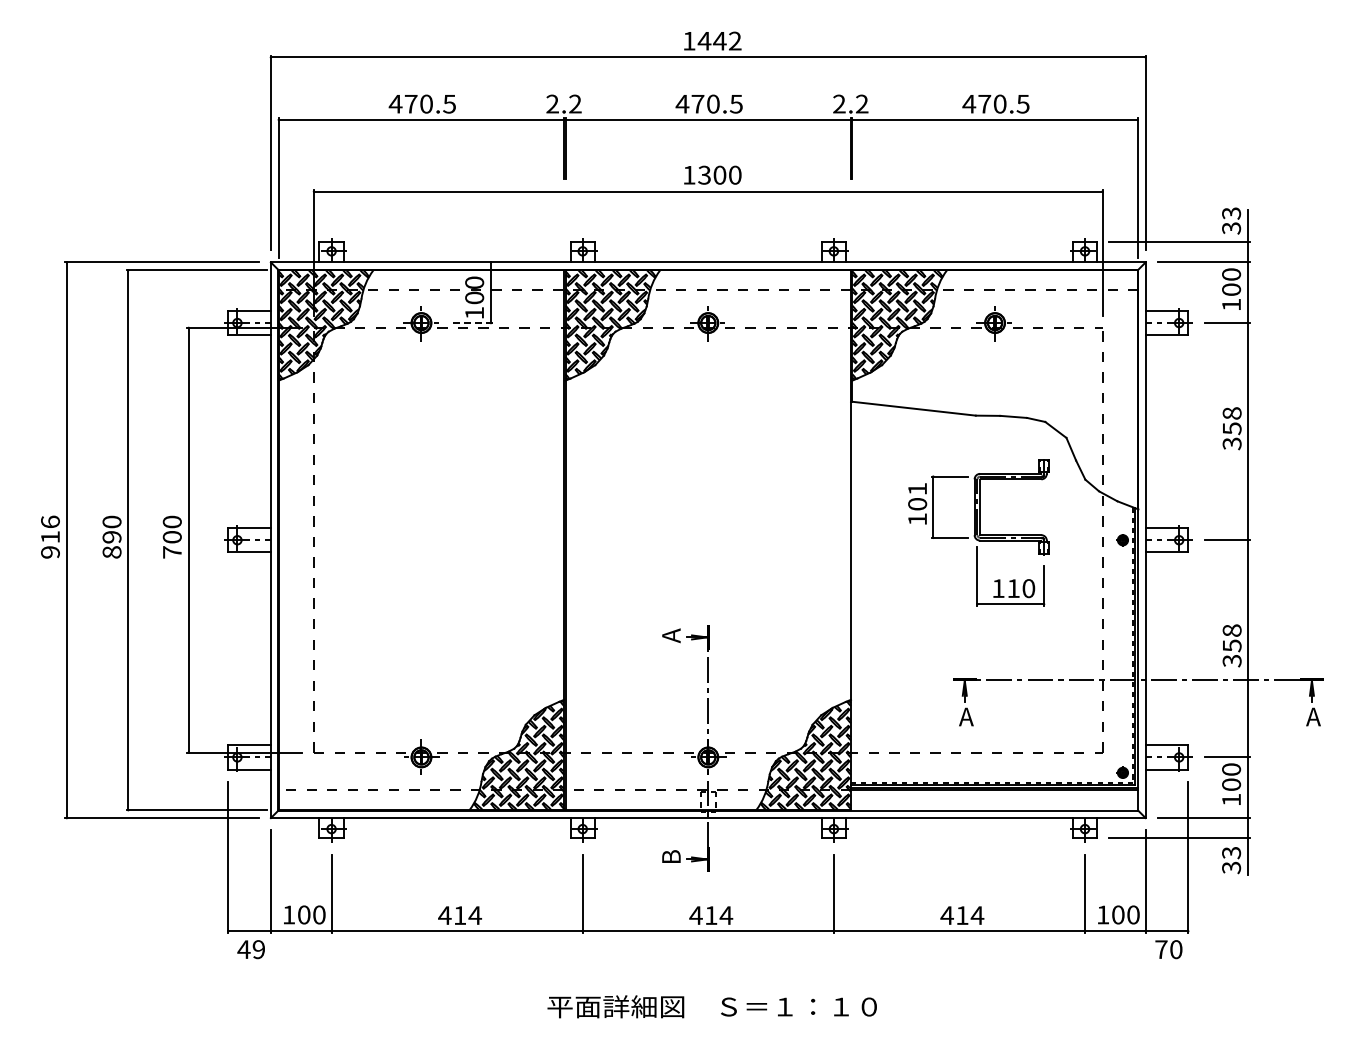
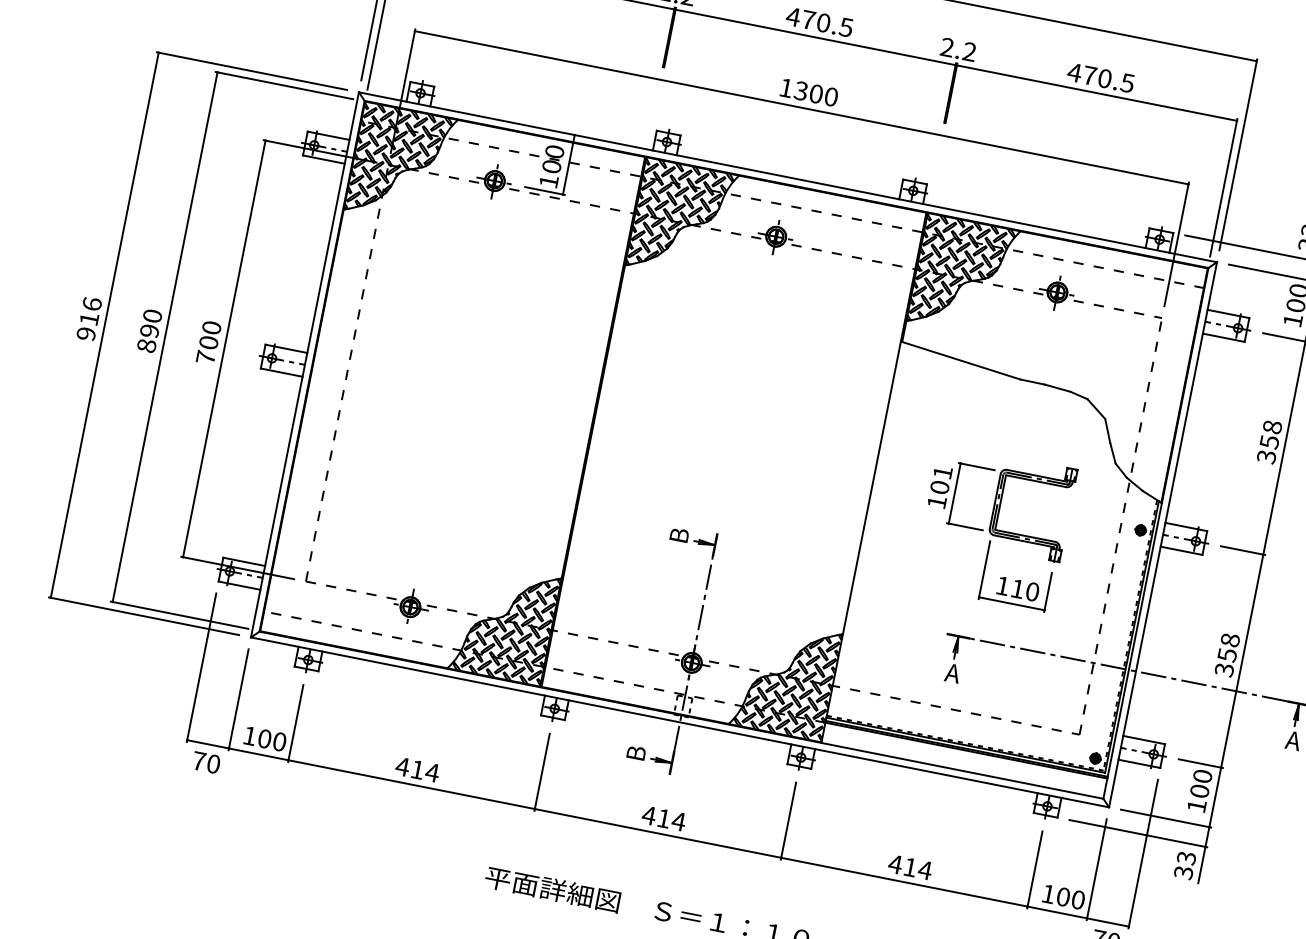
line: (472, 323) -> (544, 191), dashed -> solid
part: (978, 532) -> (994, 527), moved
text: (671, 635) -> (679, 536), A -> B
text: (251, 949) -> (206, 762), 49 -> 70

